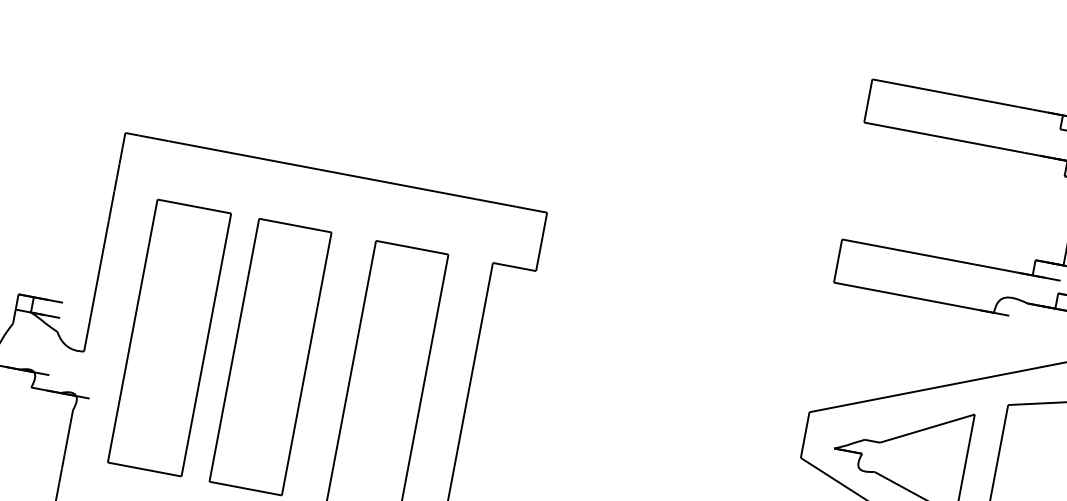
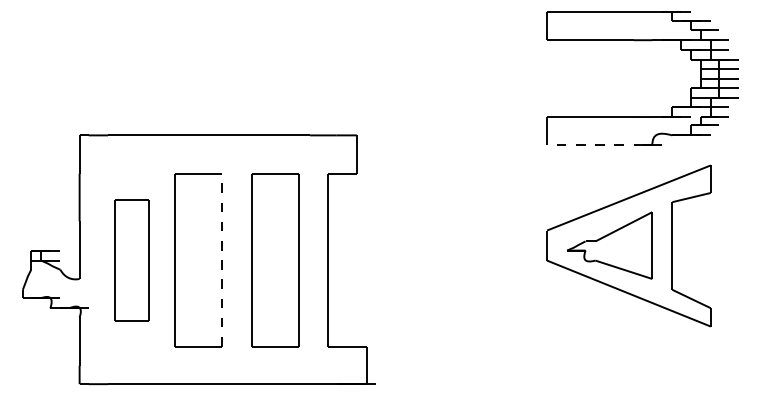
line: (906, 296) -> (594, 145), solid -> dashed
part: (168, 338) -> (131, 260), size x0.7
line: (307, 362) -> (222, 259), solid -> dashed

